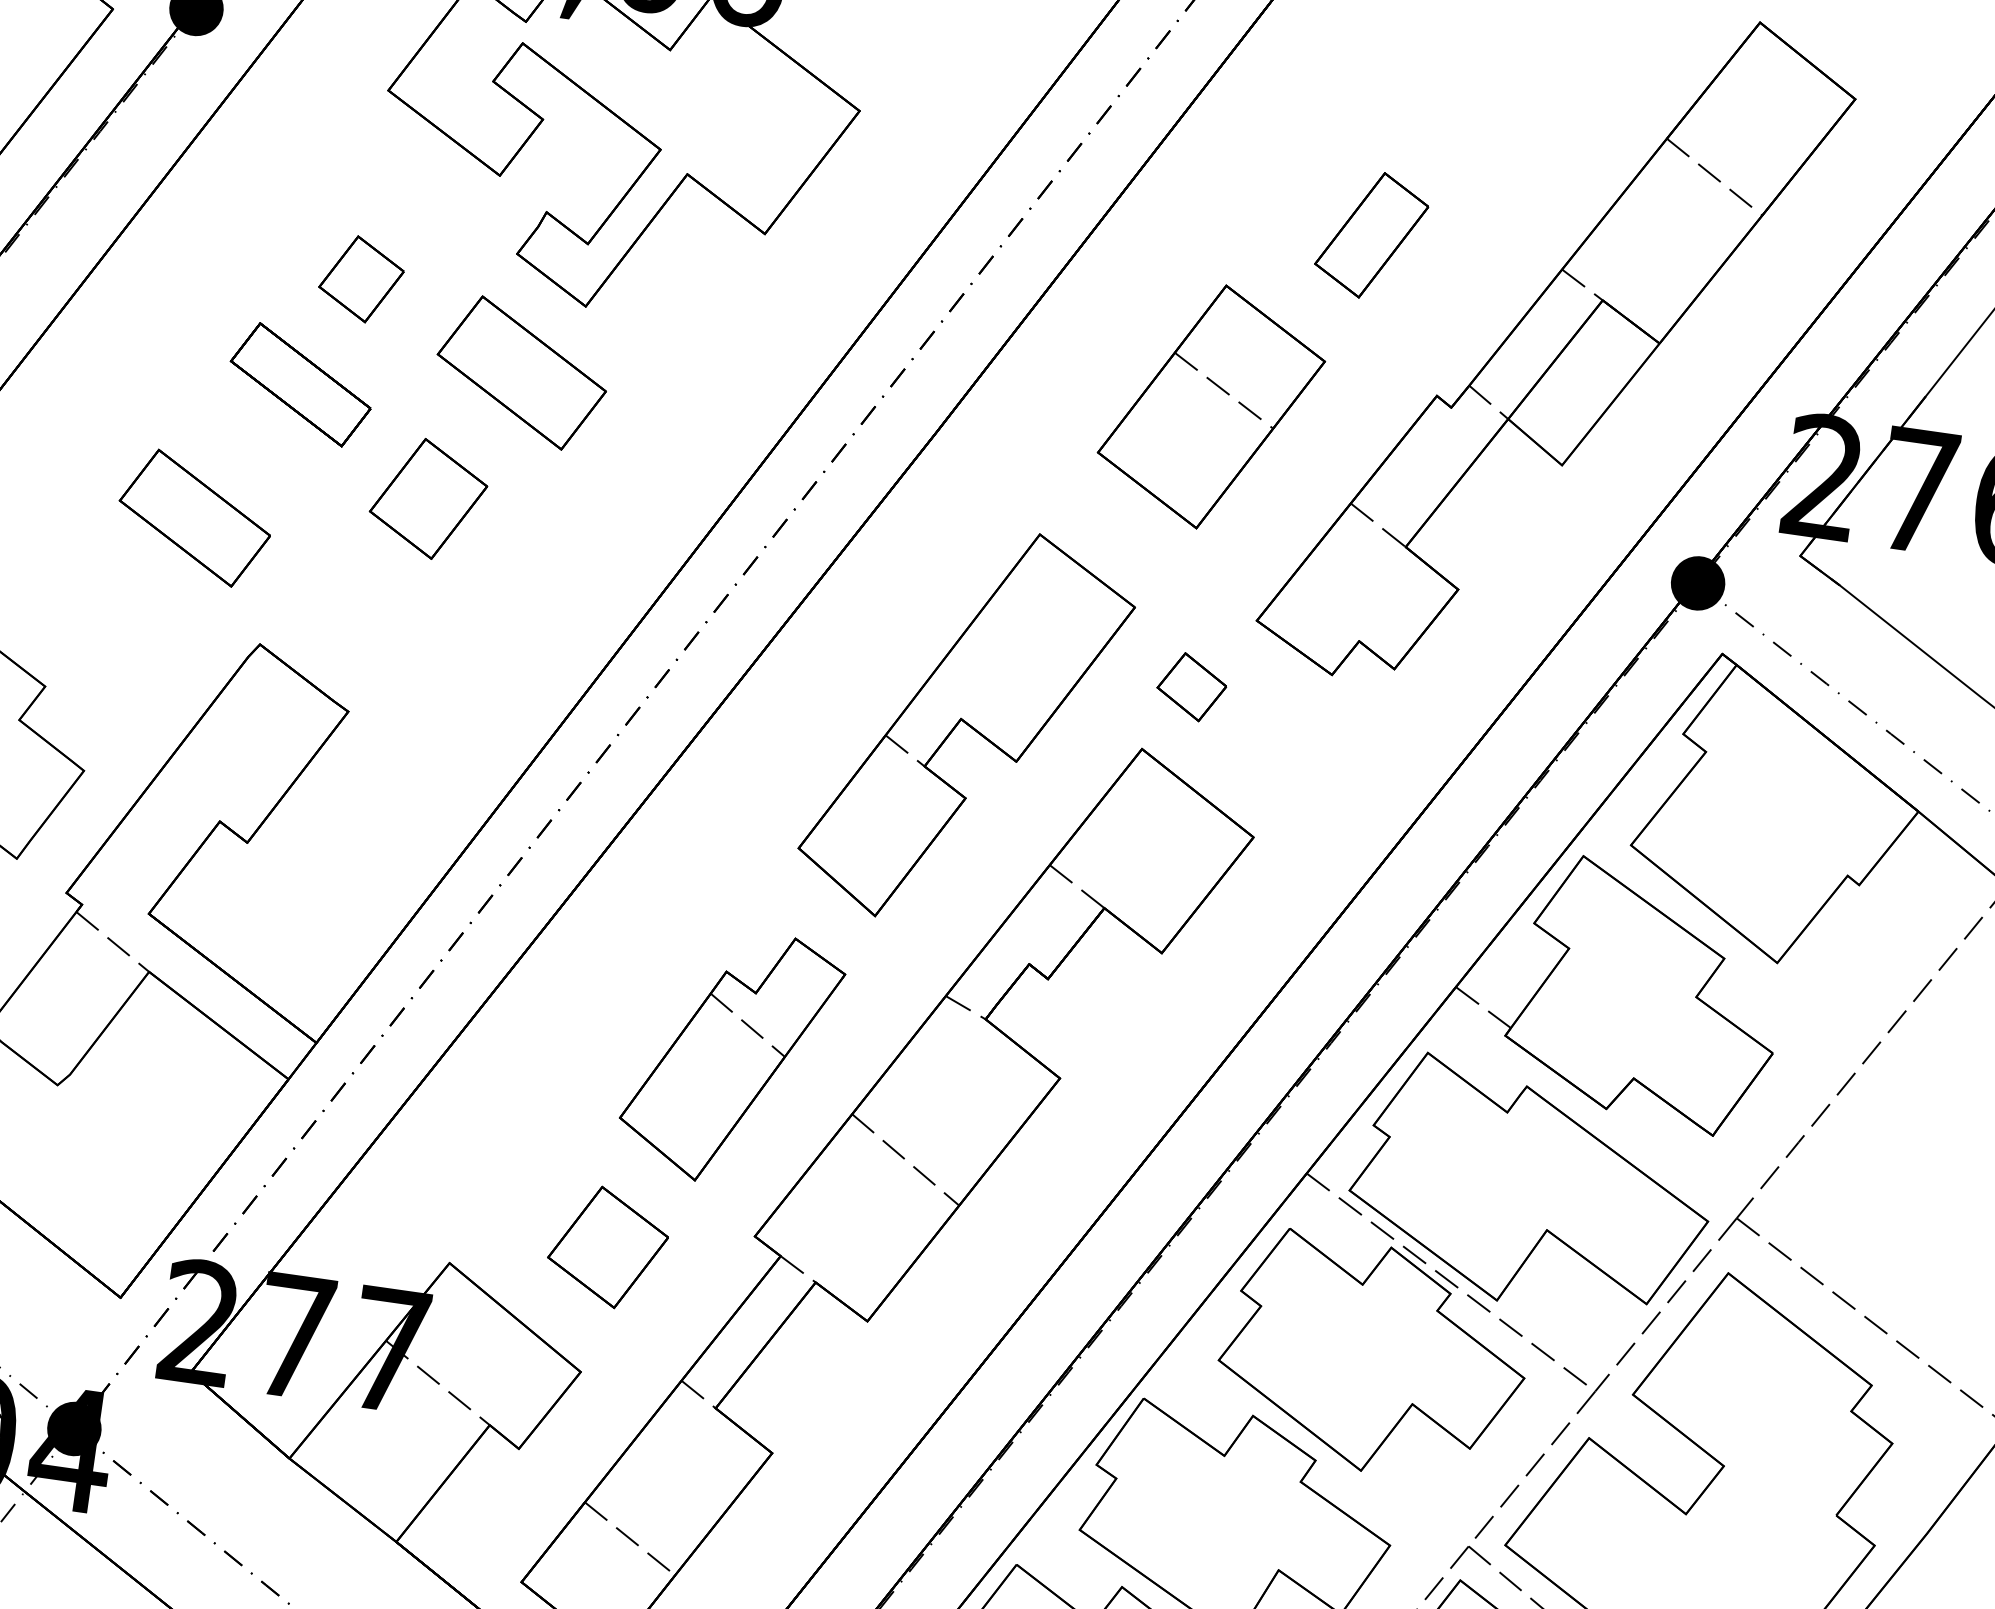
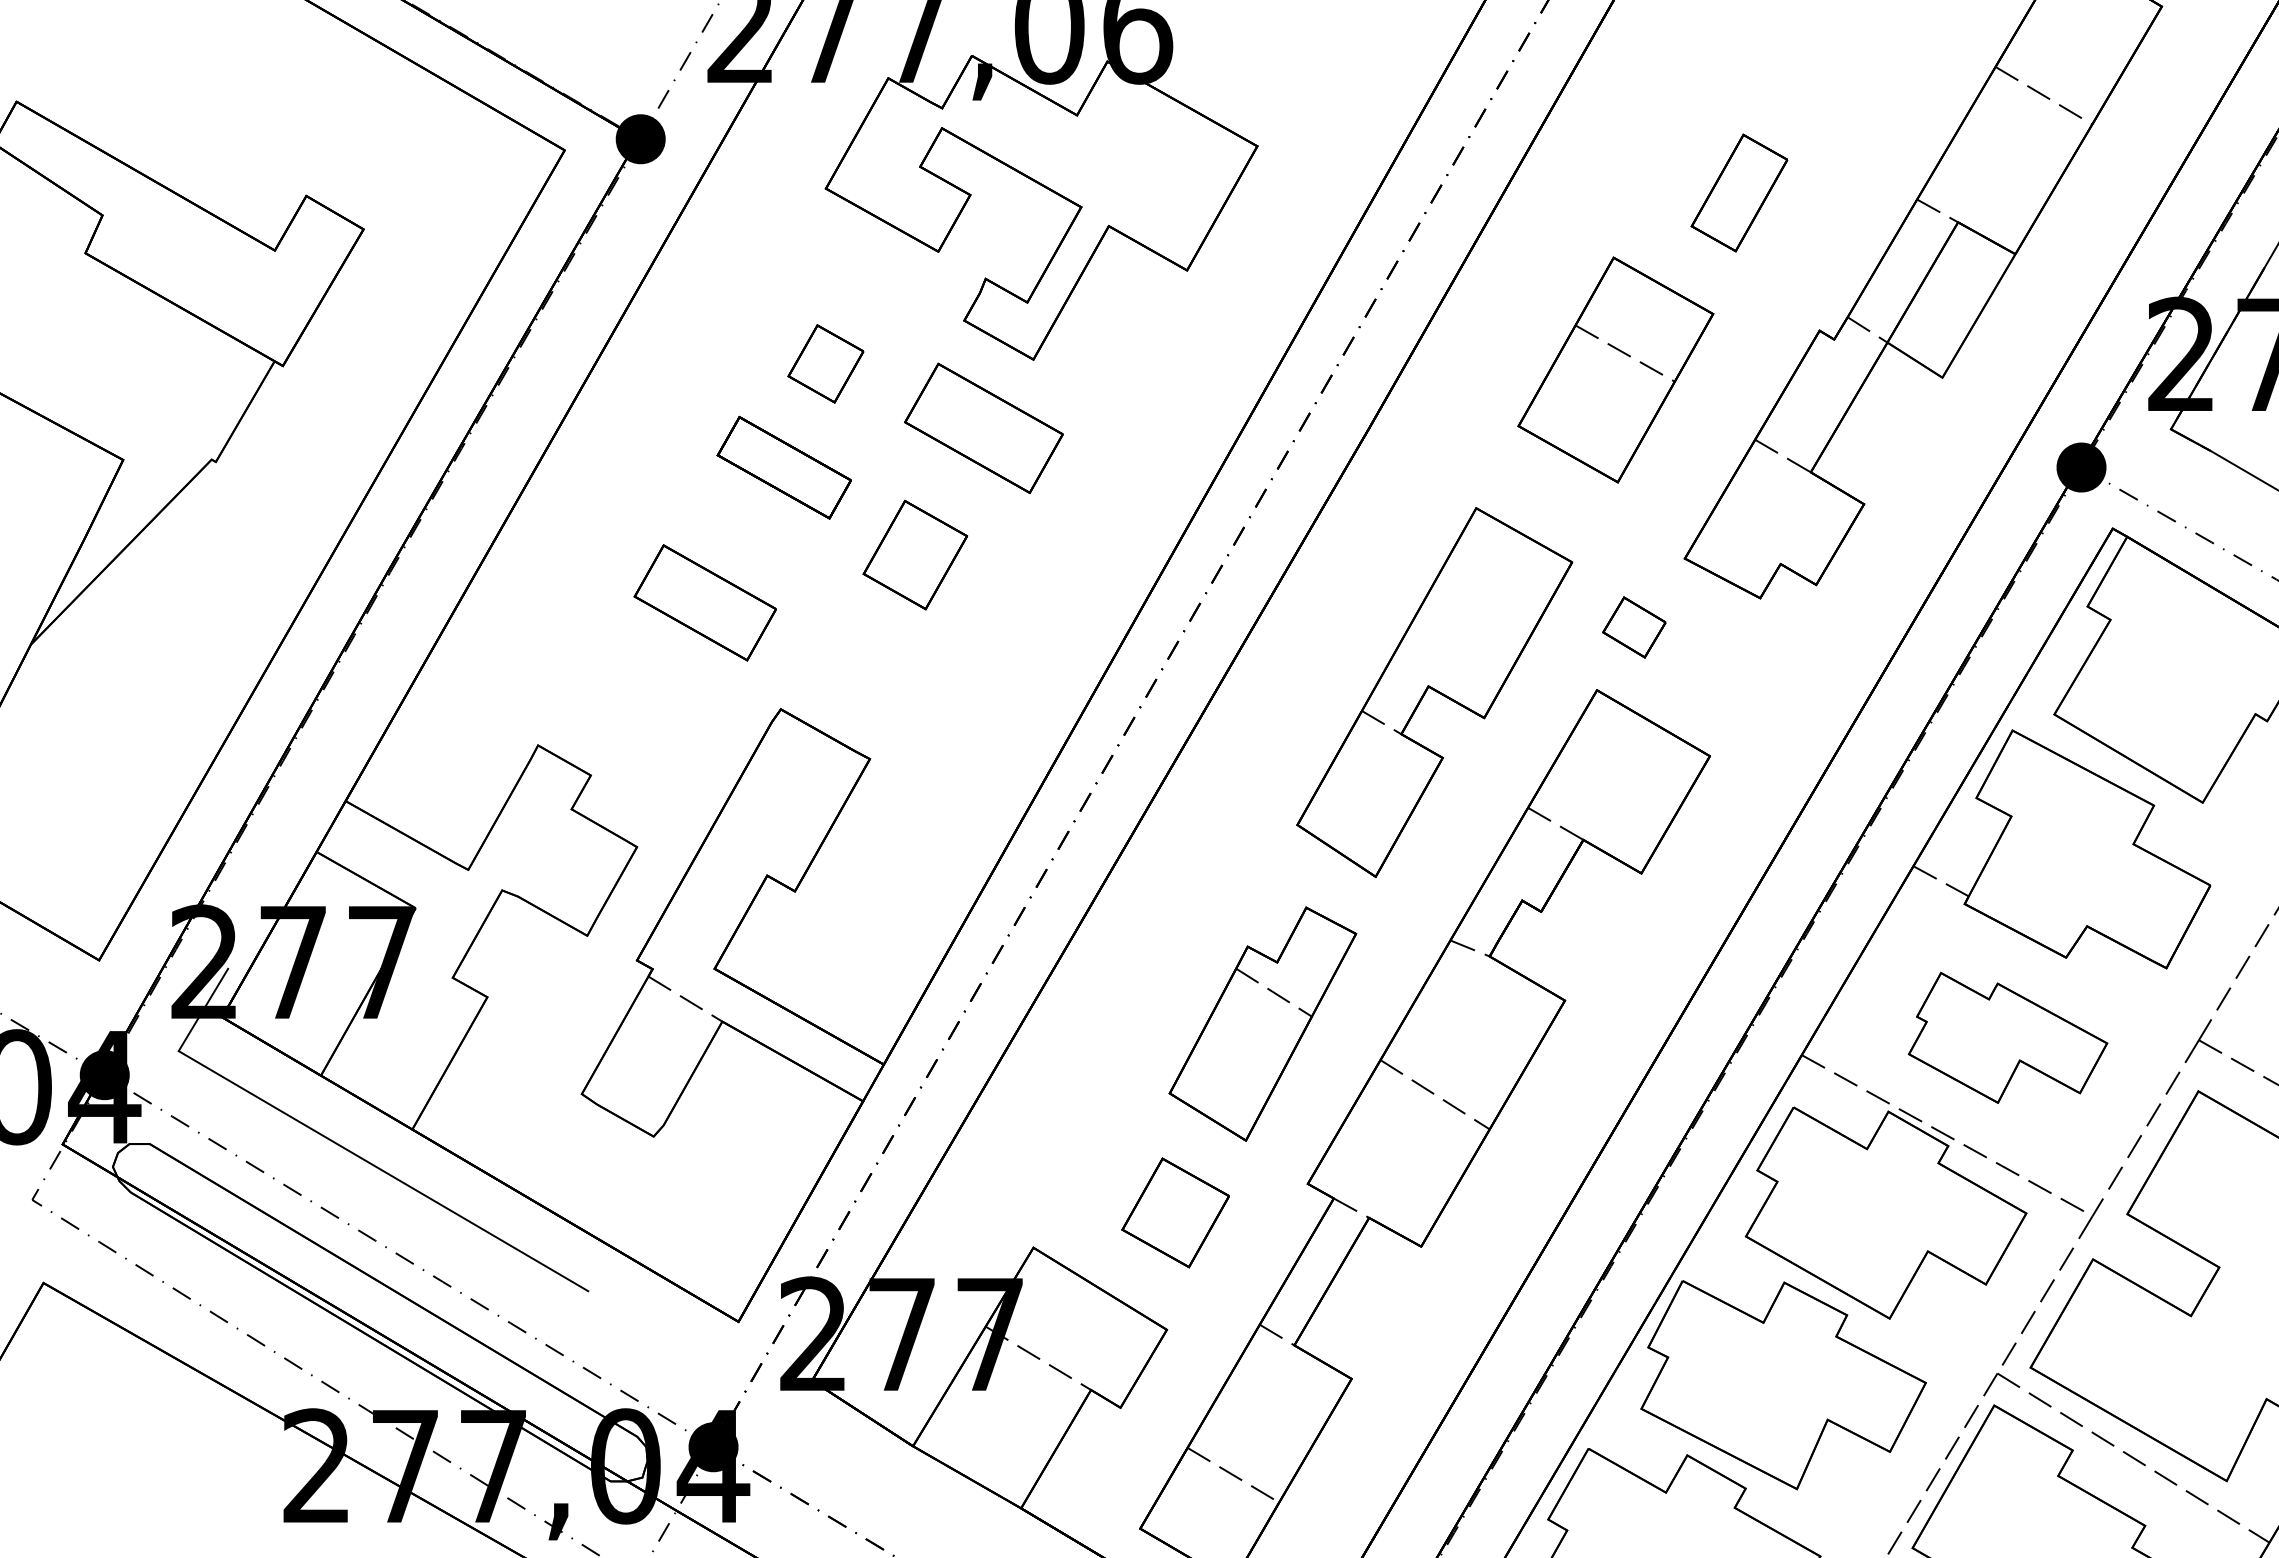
part: (1530, 1186) -> (2007, 1037), size x0.6

